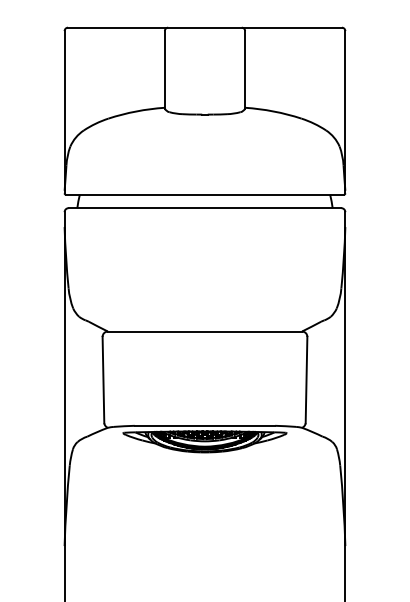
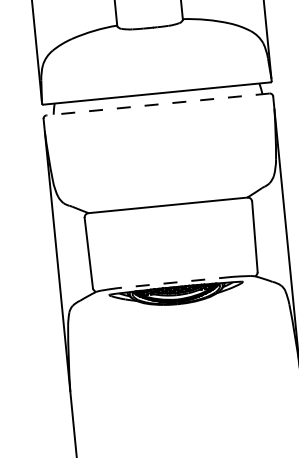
line: (204, 208) -> (157, 104), solid -> dashed
line: (204, 425) -> (175, 282), solid -> dashed

